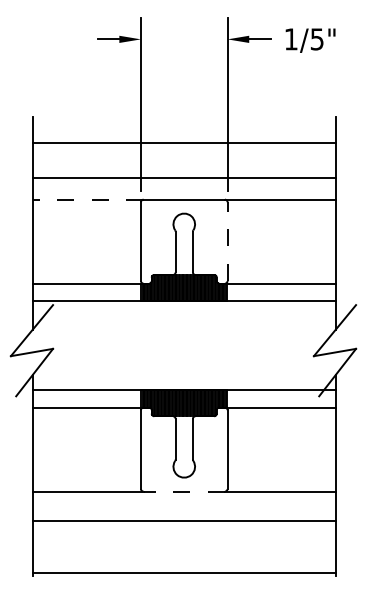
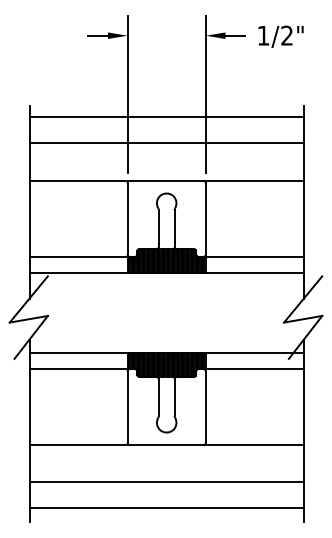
text: (316, 39) -> (286, 35), 1/5" -> 1/2"
line: (184, 142) -> (166, 117), moved
line: (184, 178) -> (166, 143), moved
line: (87, 199) -> (79, 180), dashed -> solid
line: (227, 241) -> (205, 218), dashed -> solid
line: (184, 491) -> (166, 445), dashed -> solid
line: (184, 521) -> (166, 482), moved
line: (184, 573) -> (166, 508), moved

